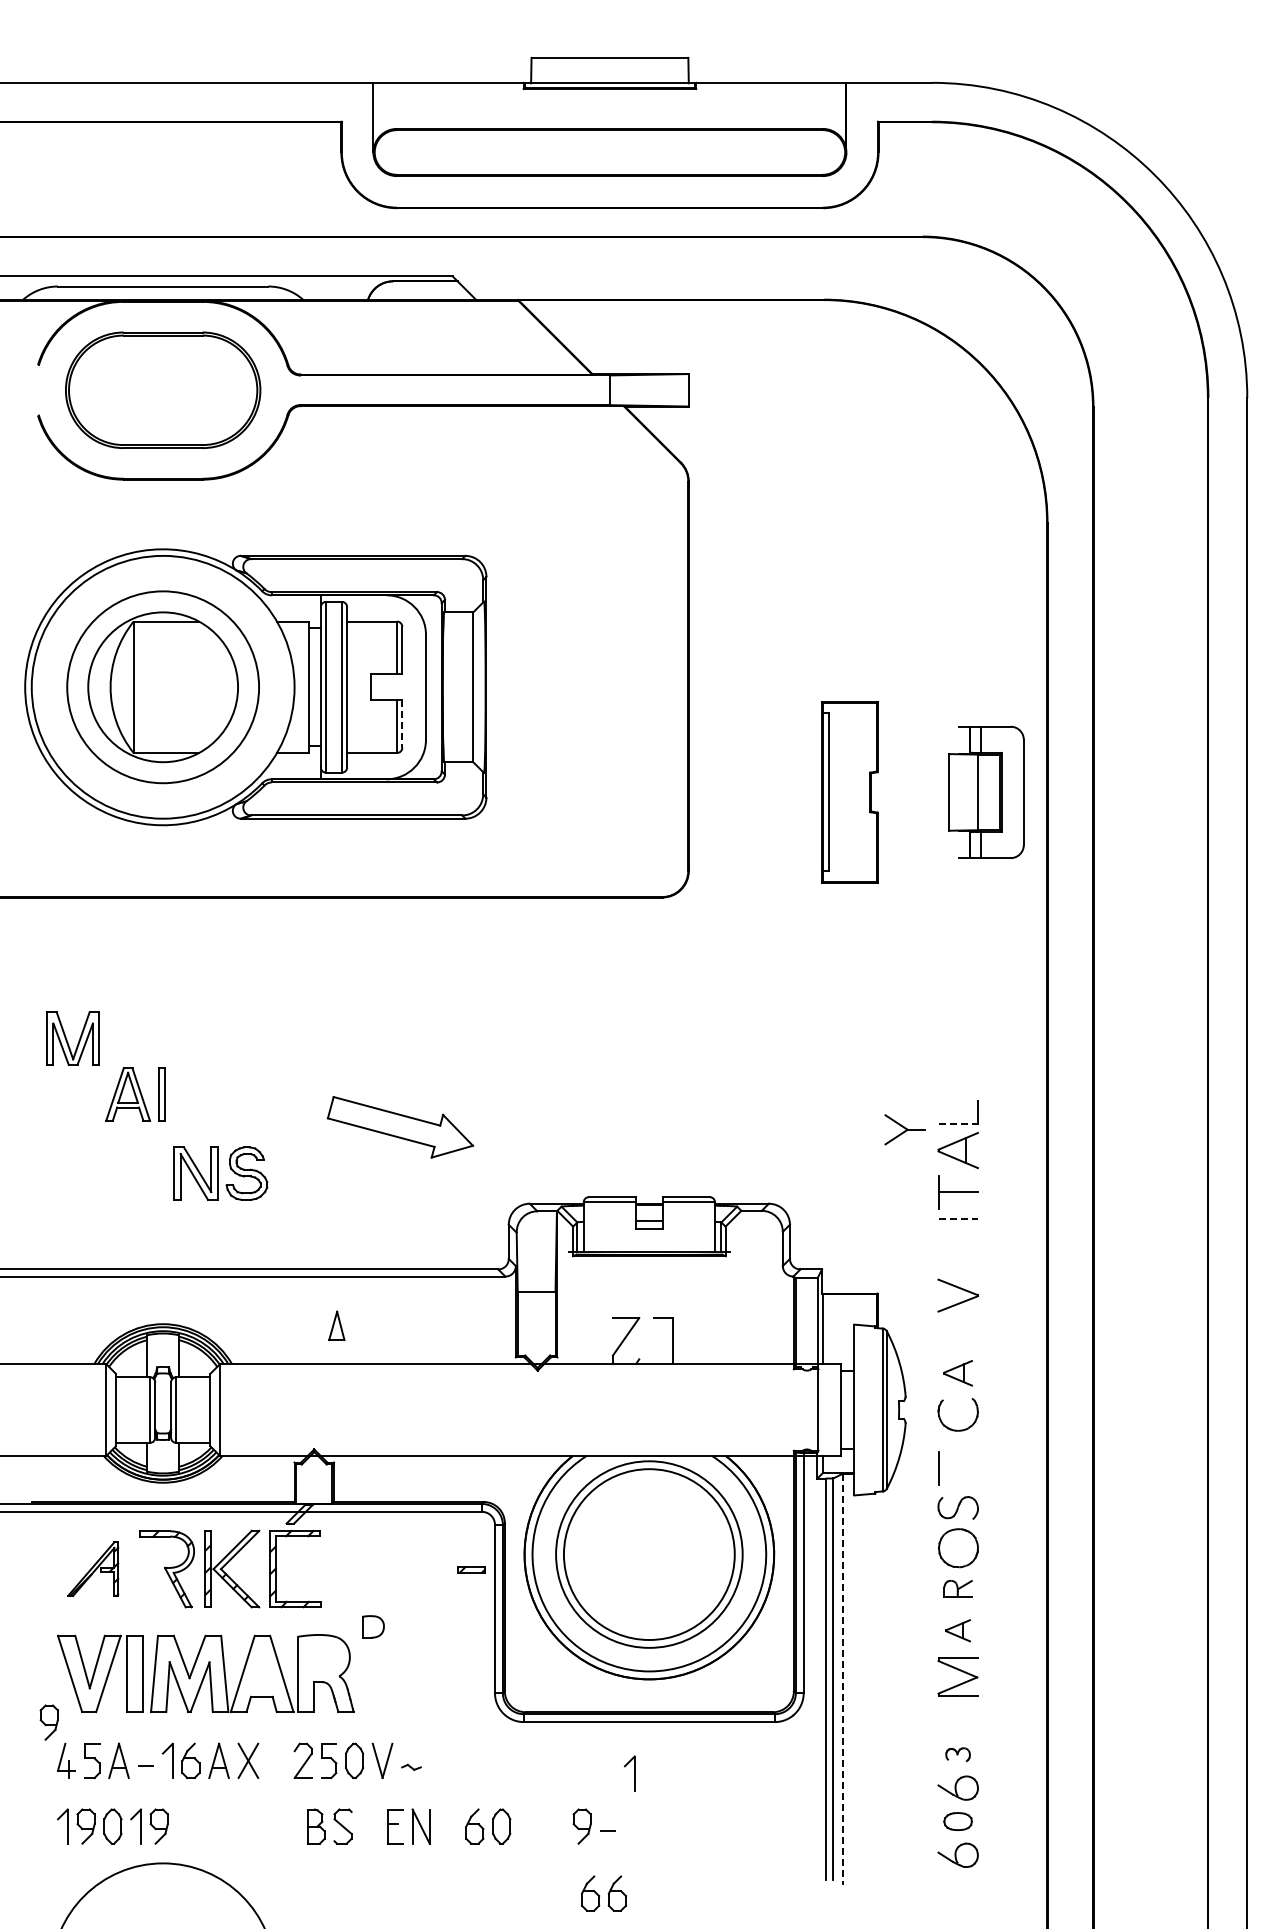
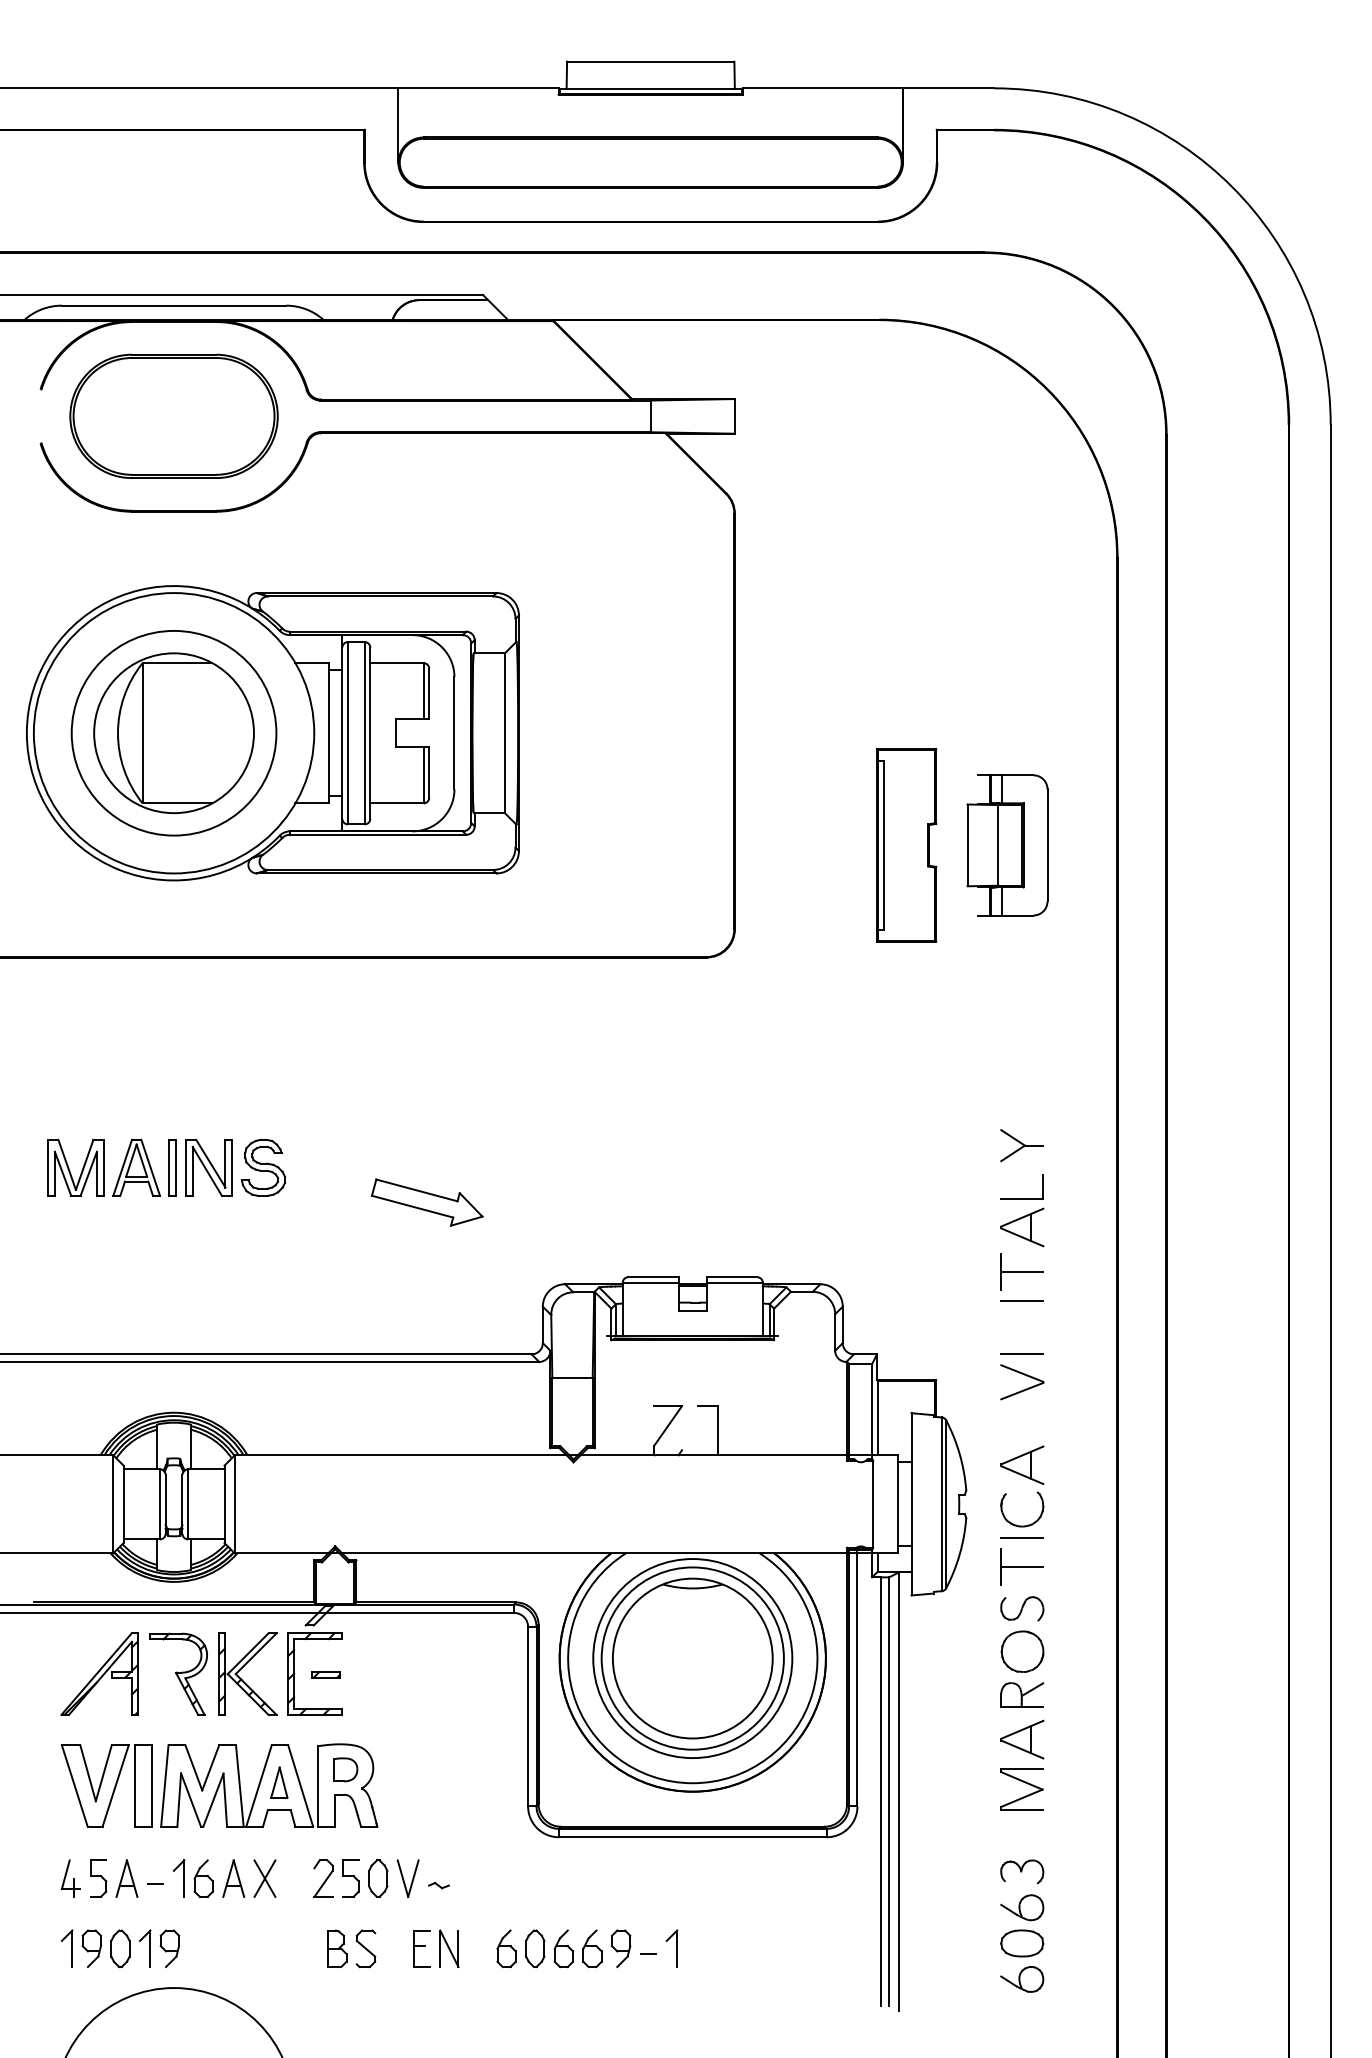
line: (402, 724) -> (429, 772), dashed -> solid
part: (986, 791) -> (1007, 844), moved
part: (72, 1038) -> (75, 1167), moved
line: (958, 1123) -> (1022, 1198), dashed -> solid
part: (400, 1126) -> (427, 1201), size x0.71
part: (904, 1129) -> (1021, 1145), moved
part: (220, 1173) -> (235, 1167), moved
line: (958, 1219) -> (1022, 1301), dashed -> solid
line: (957, 1268) -> (1021, 1353), added
part: (336, 1325) -> (278, 1782), moved
part: (957, 1372) -> (1021, 1464), size x1.43
line: (957, 1441) -> (1021, 1537), added
line: (957, 1468) -> (1021, 1566), added
part: (649, 1554) -> (692, 1658), added
part: (92, 1568) -> (98, 1673), size x1.43
part: (471, 1569) -> (325, 1674), moved
part: (957, 1588) -> (1021, 1694), size x1.43
part: (373, 1626) -> (346, 1769), moved
part: (957, 1630) -> (1021, 1739), size x1.67
line: (842, 1679) -> (898, 1791), dashed -> solid
part: (48, 1722) -> (51, 1837), removed
part: (957, 1754) -> (1021, 1871), size x1.67
part: (629, 1773) -> (671, 1948), moved
part: (957, 1821) -> (1021, 1943), size x1.43
part: (603, 1893) -> (577, 1948), moved

